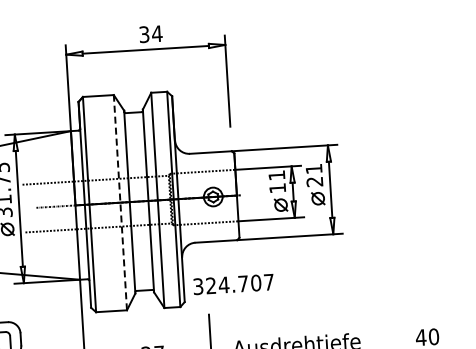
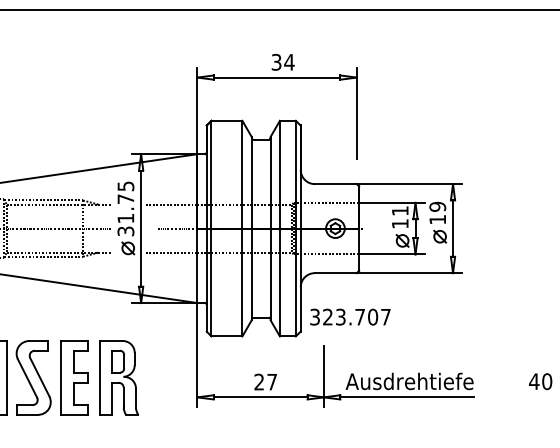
text: (314, 174) -> (437, 212), 21 -> 19
line: (120, 202) -> (242, 228), dashed -> solid
text: (223, 284) -> (340, 316), 324.707 -> 323.707

